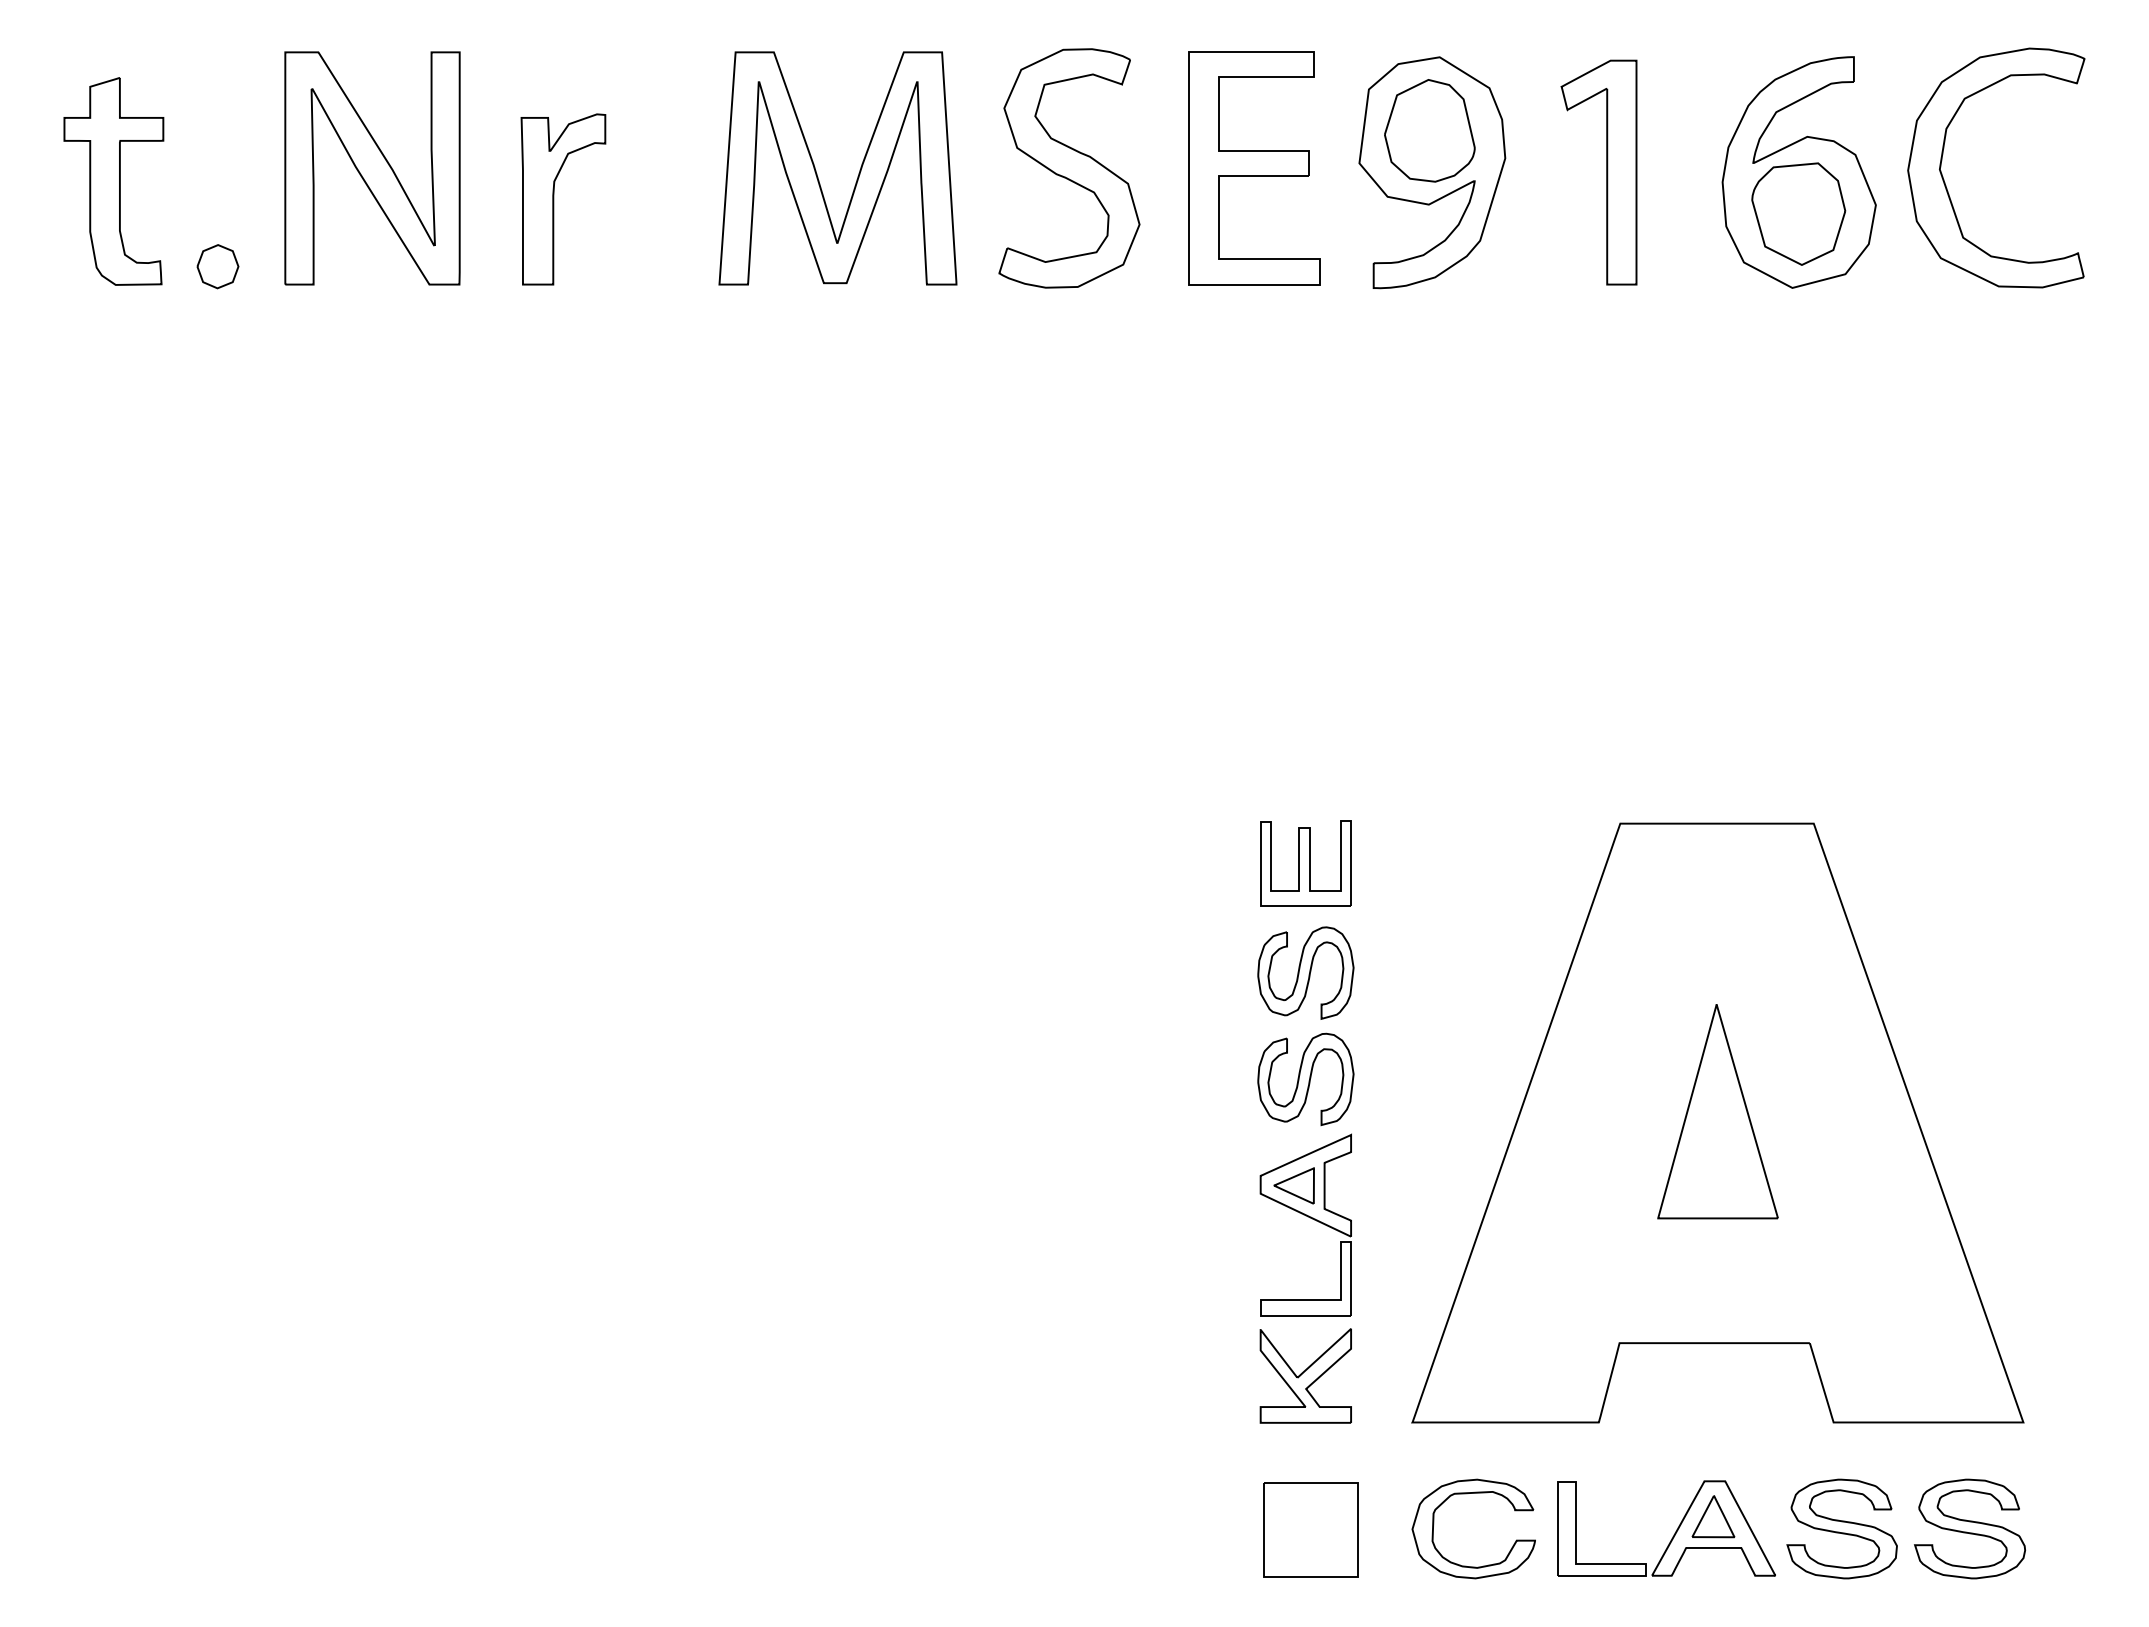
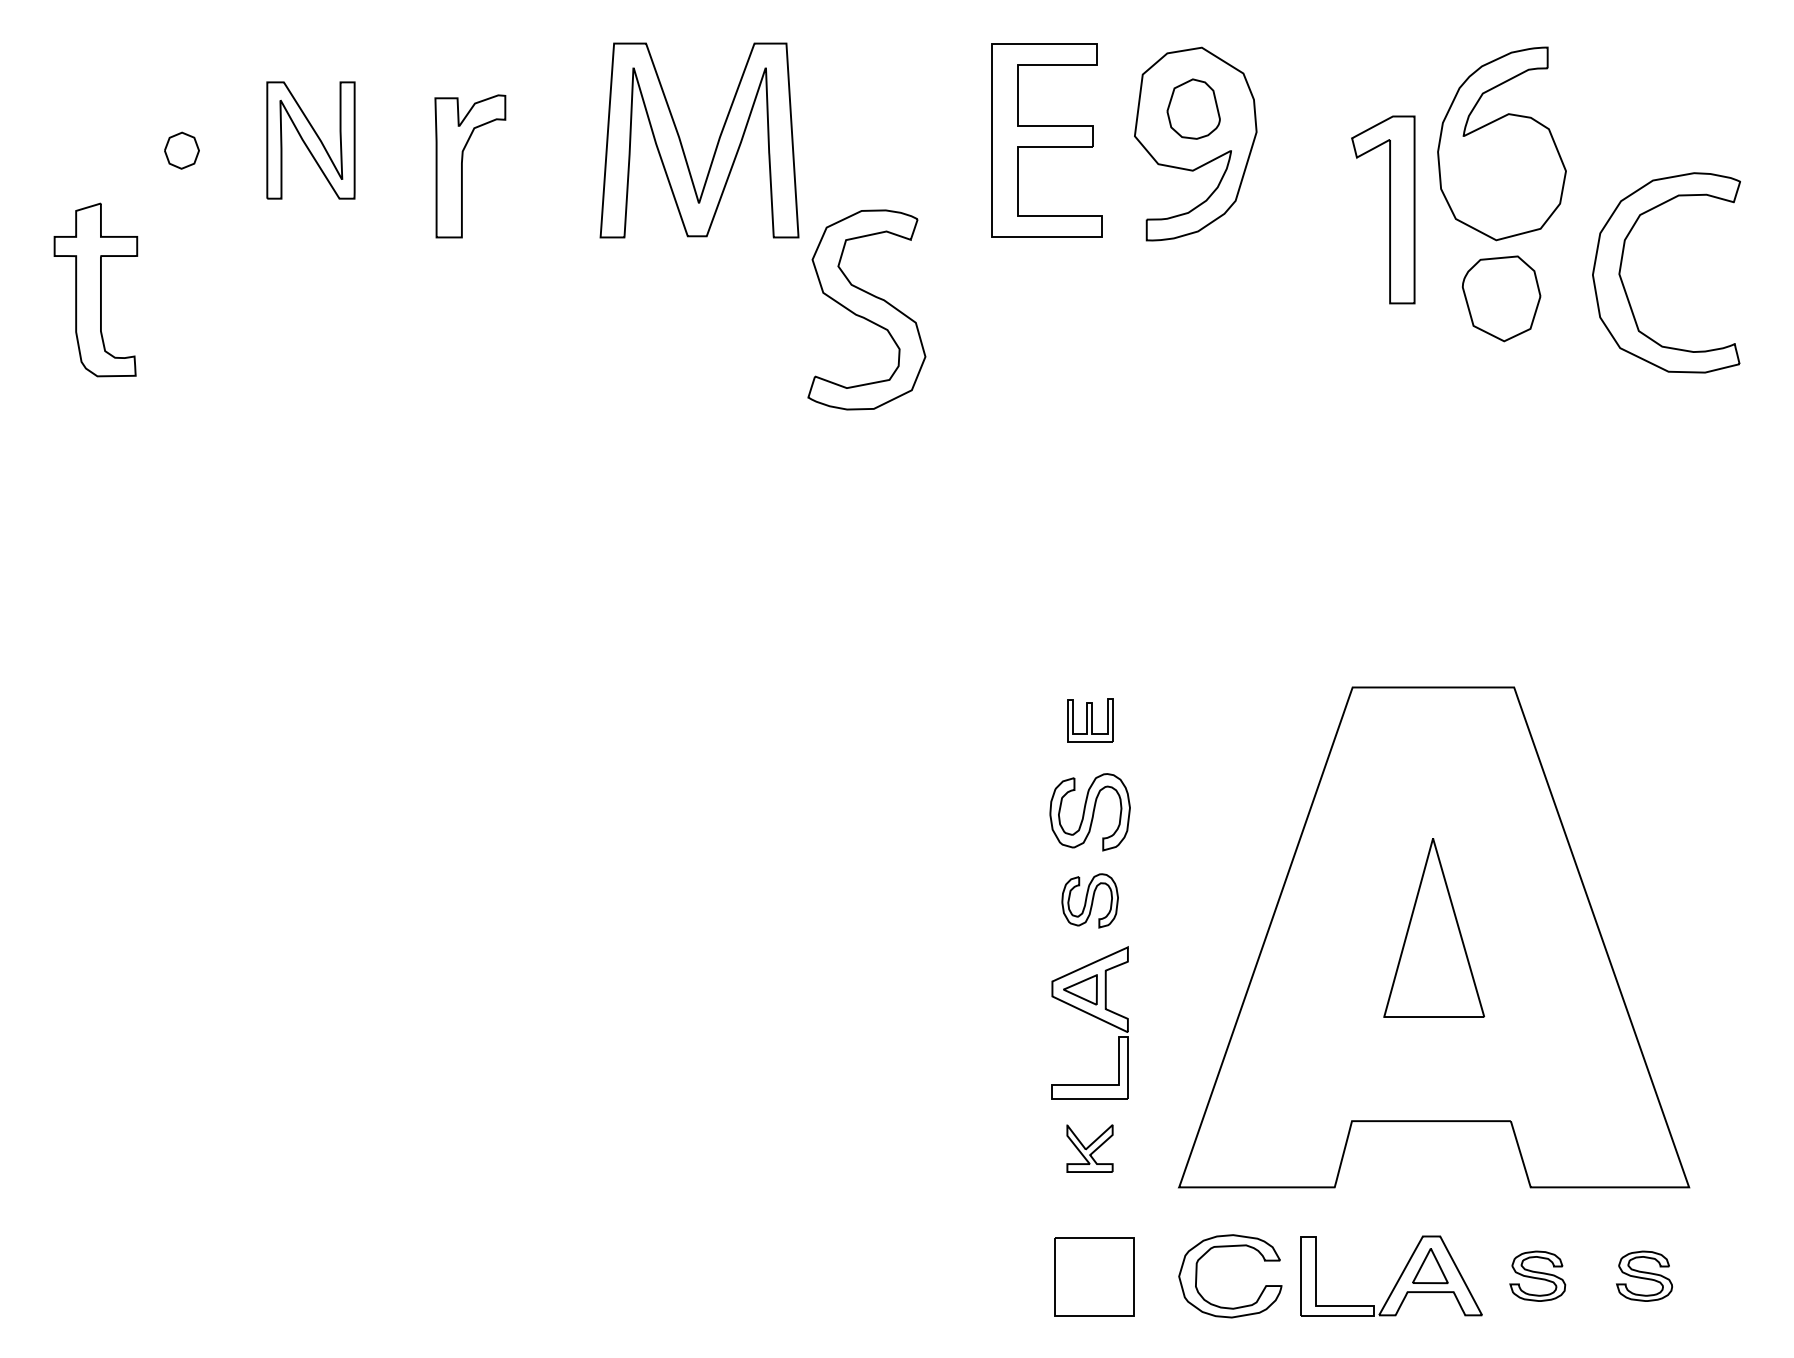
part: (1429, 130) -> (1193, 108), size x0.7
part: (372, 168) -> (310, 140), size x0.6
part: (1069, 168) -> (866, 310), moved
part: (1606, 172) -> (1389, 209), moved
part: (113, 181) -> (95, 289), moved
part: (1946, 185) -> (1624, 287), moved
part: (1798, 213) -> (1501, 298), moved
part: (217, 266) -> (181, 150), moved
part: (1305, 863) -> (1089, 720), size x0.6
part: (1305, 1078) -> (1089, 900), size x0.7
part: (1305, 1375) -> (1089, 1148), size x0.6
part: (1841, 1528) -> (1537, 1275), size x0.6
part: (1969, 1528) -> (1644, 1275), size x0.6

